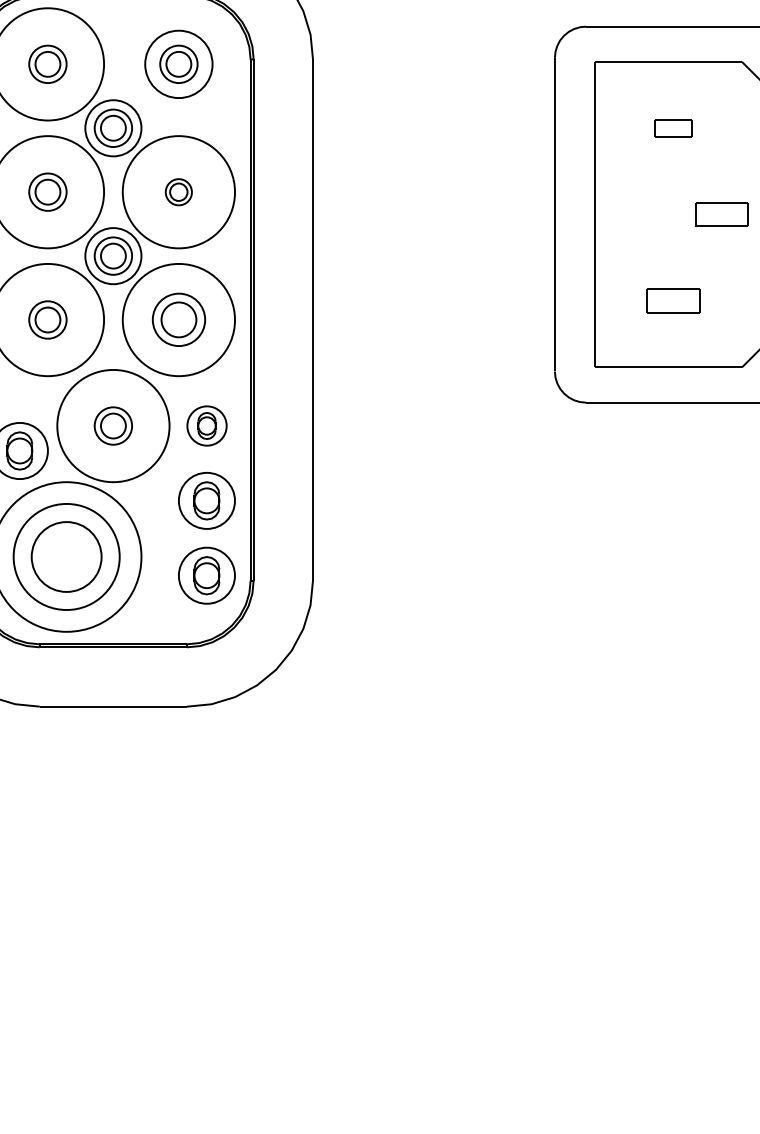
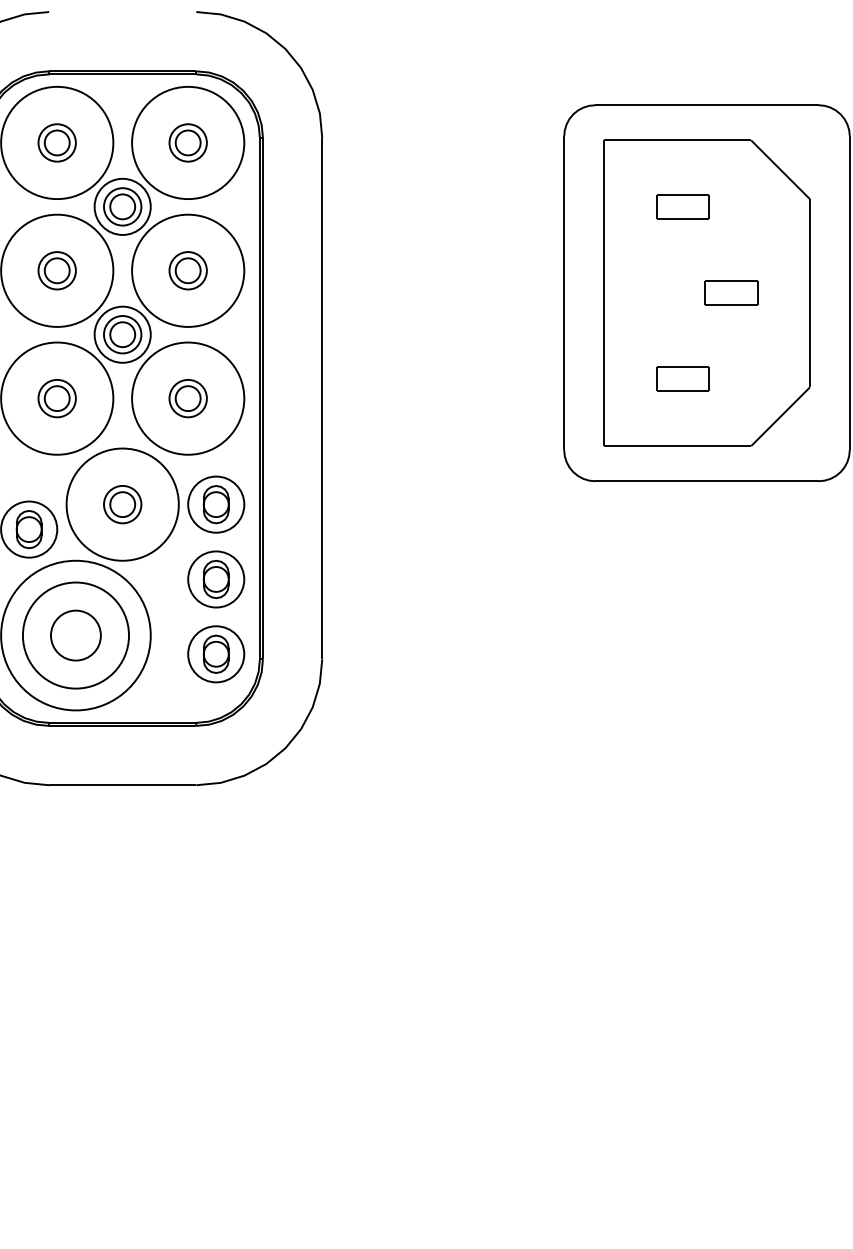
circle: (179, 63) -> (188, 142), size x1.67
part: (673, 127) -> (682, 206), size x1.43
part: (178, 191) -> (187, 270), size x1.43
part: (178, 319) -> (187, 398), size x0.71
part: (207, 425) -> (216, 504), size x1.43
circle: (66, 556) -> (75, 635), size x0.71

